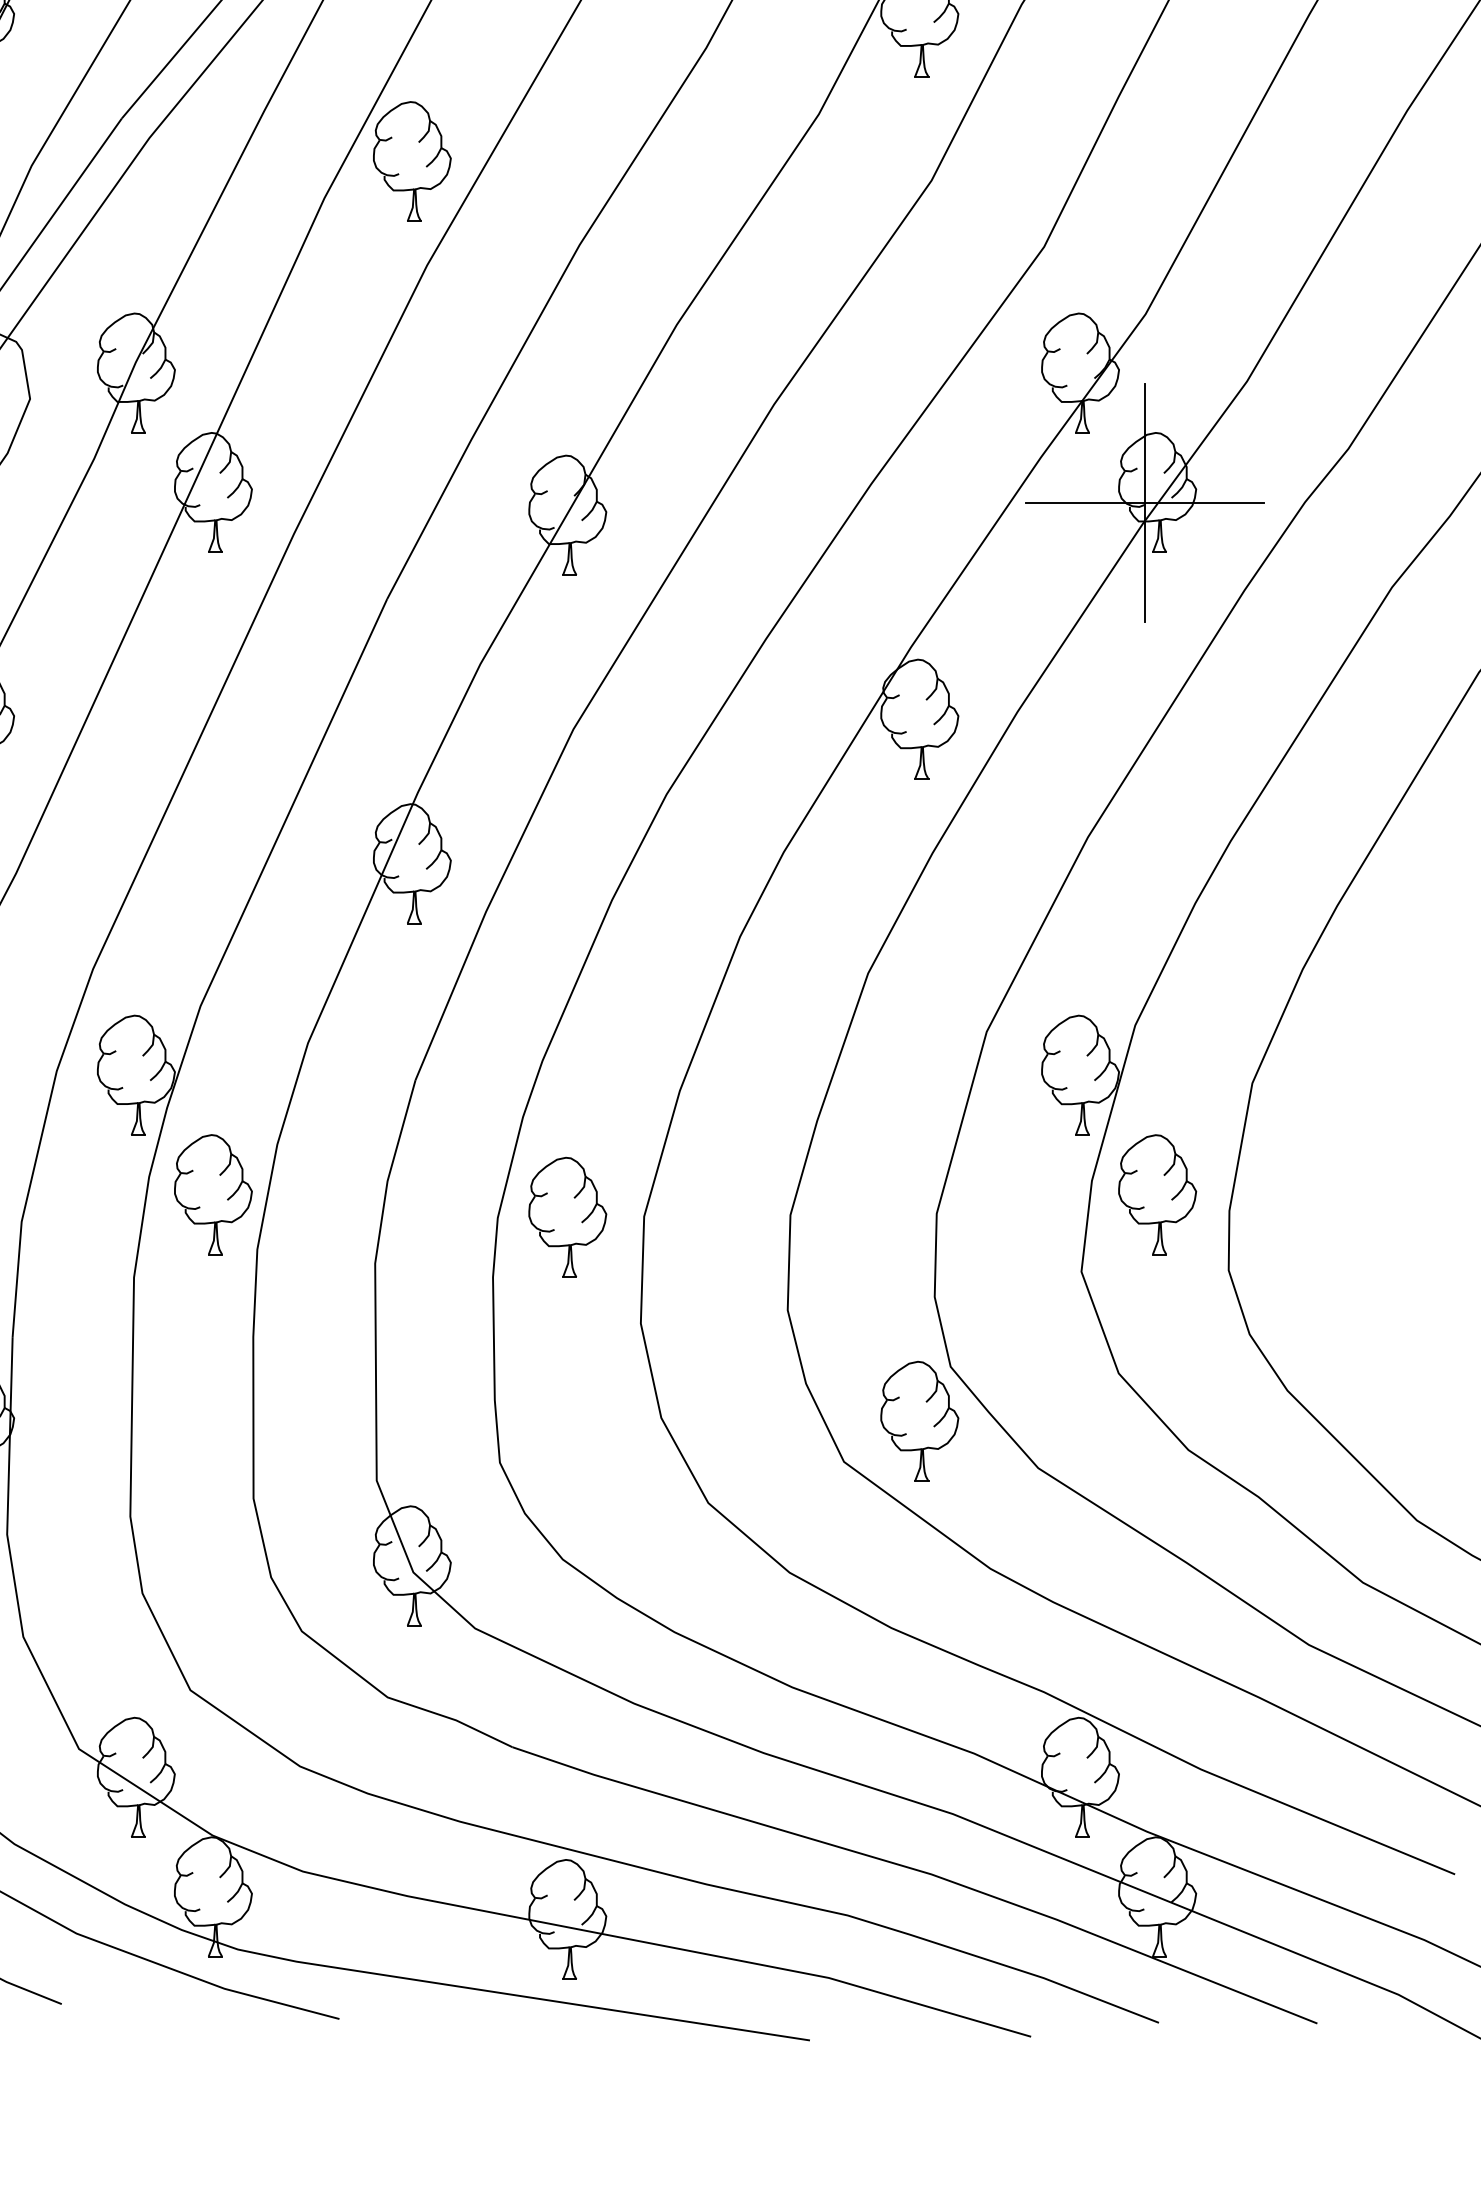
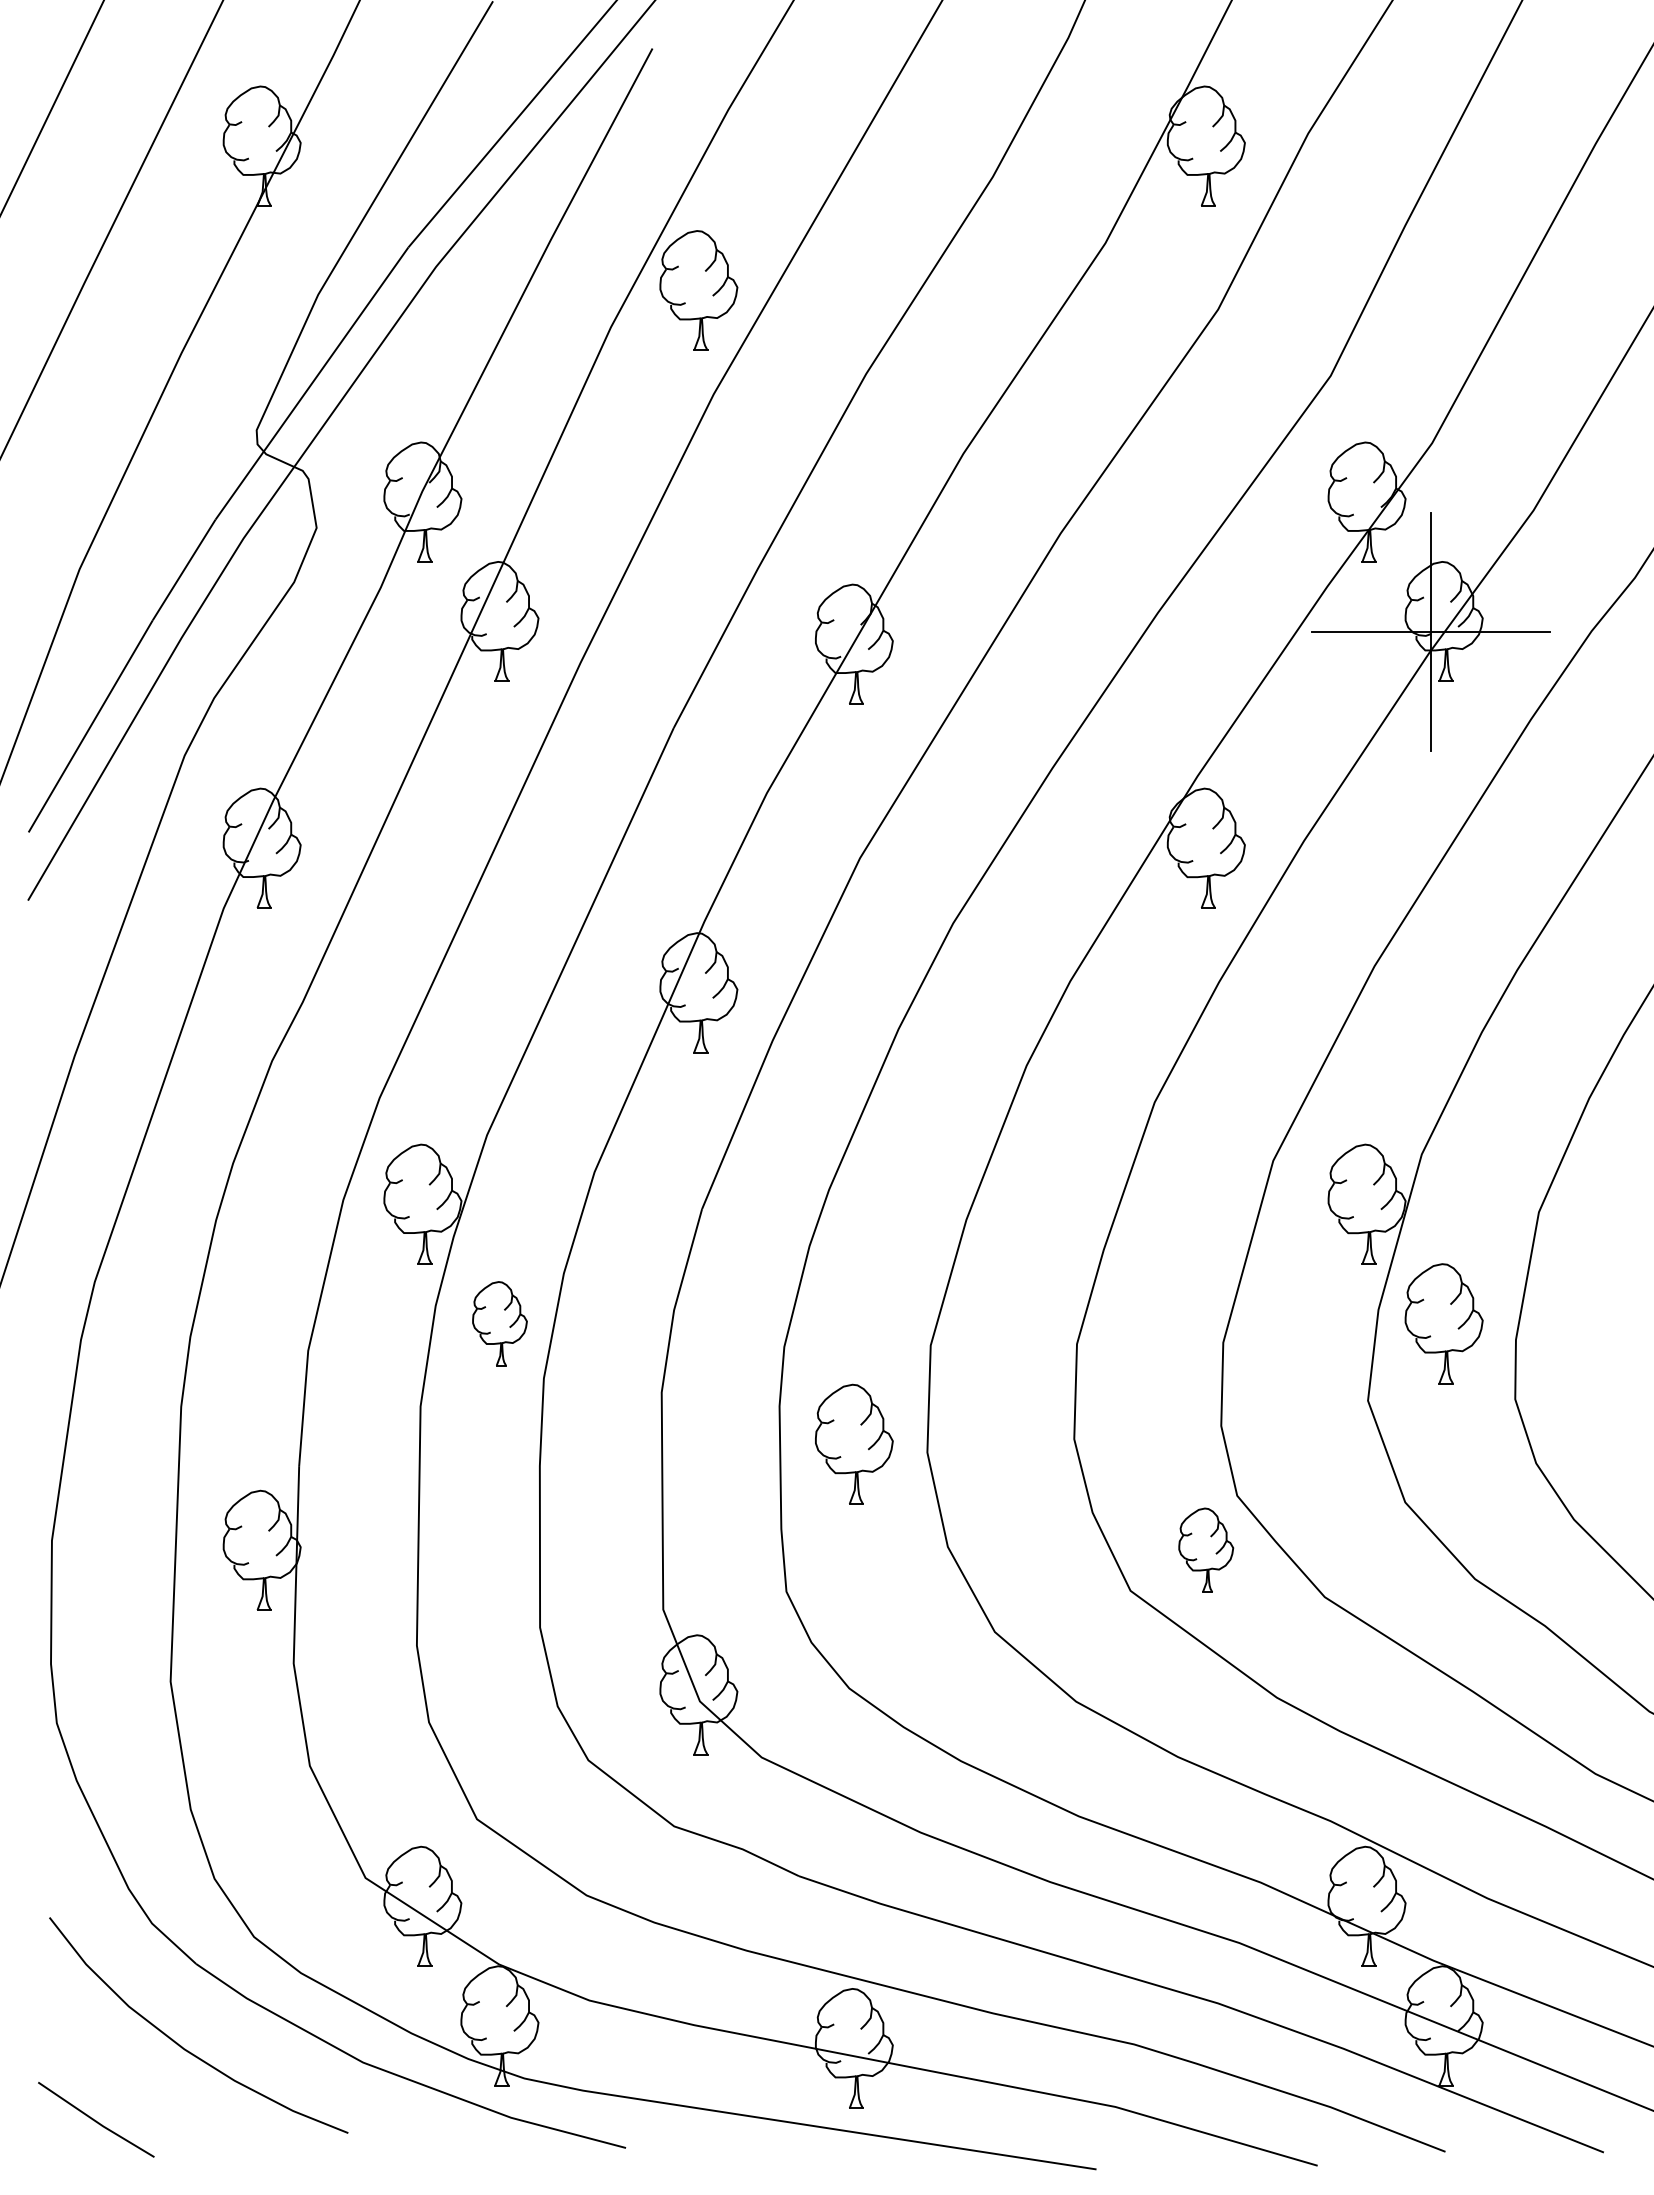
part: (212, 1194) -> (499, 1323), size x0.7
part: (567, 1216) -> (854, 1443), moved
part: (918, 1420) -> (1205, 1549), size x0.7

